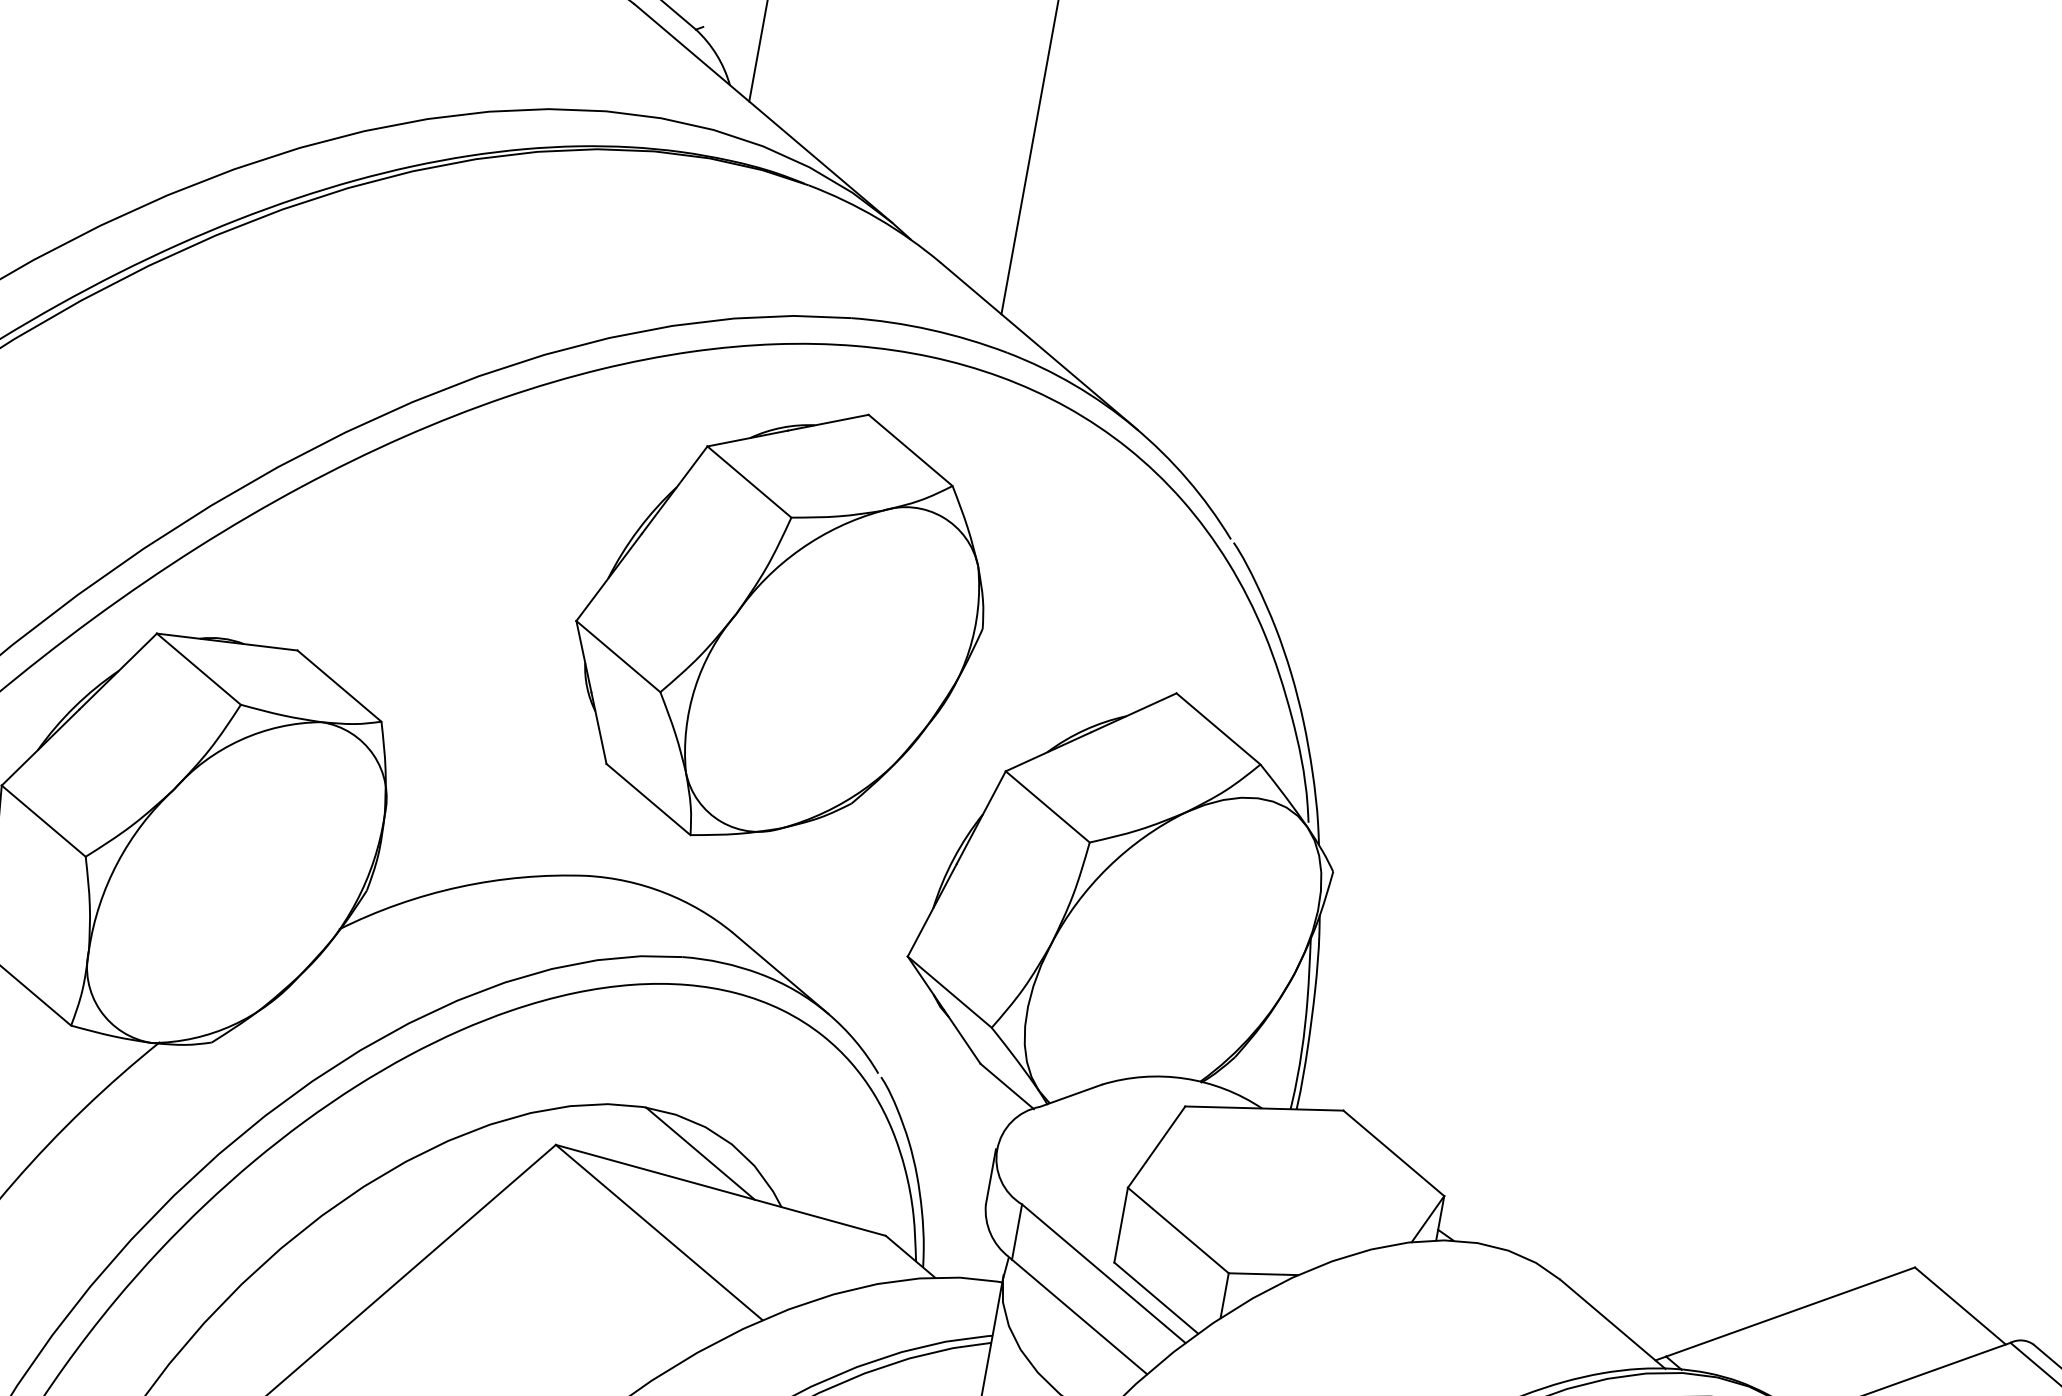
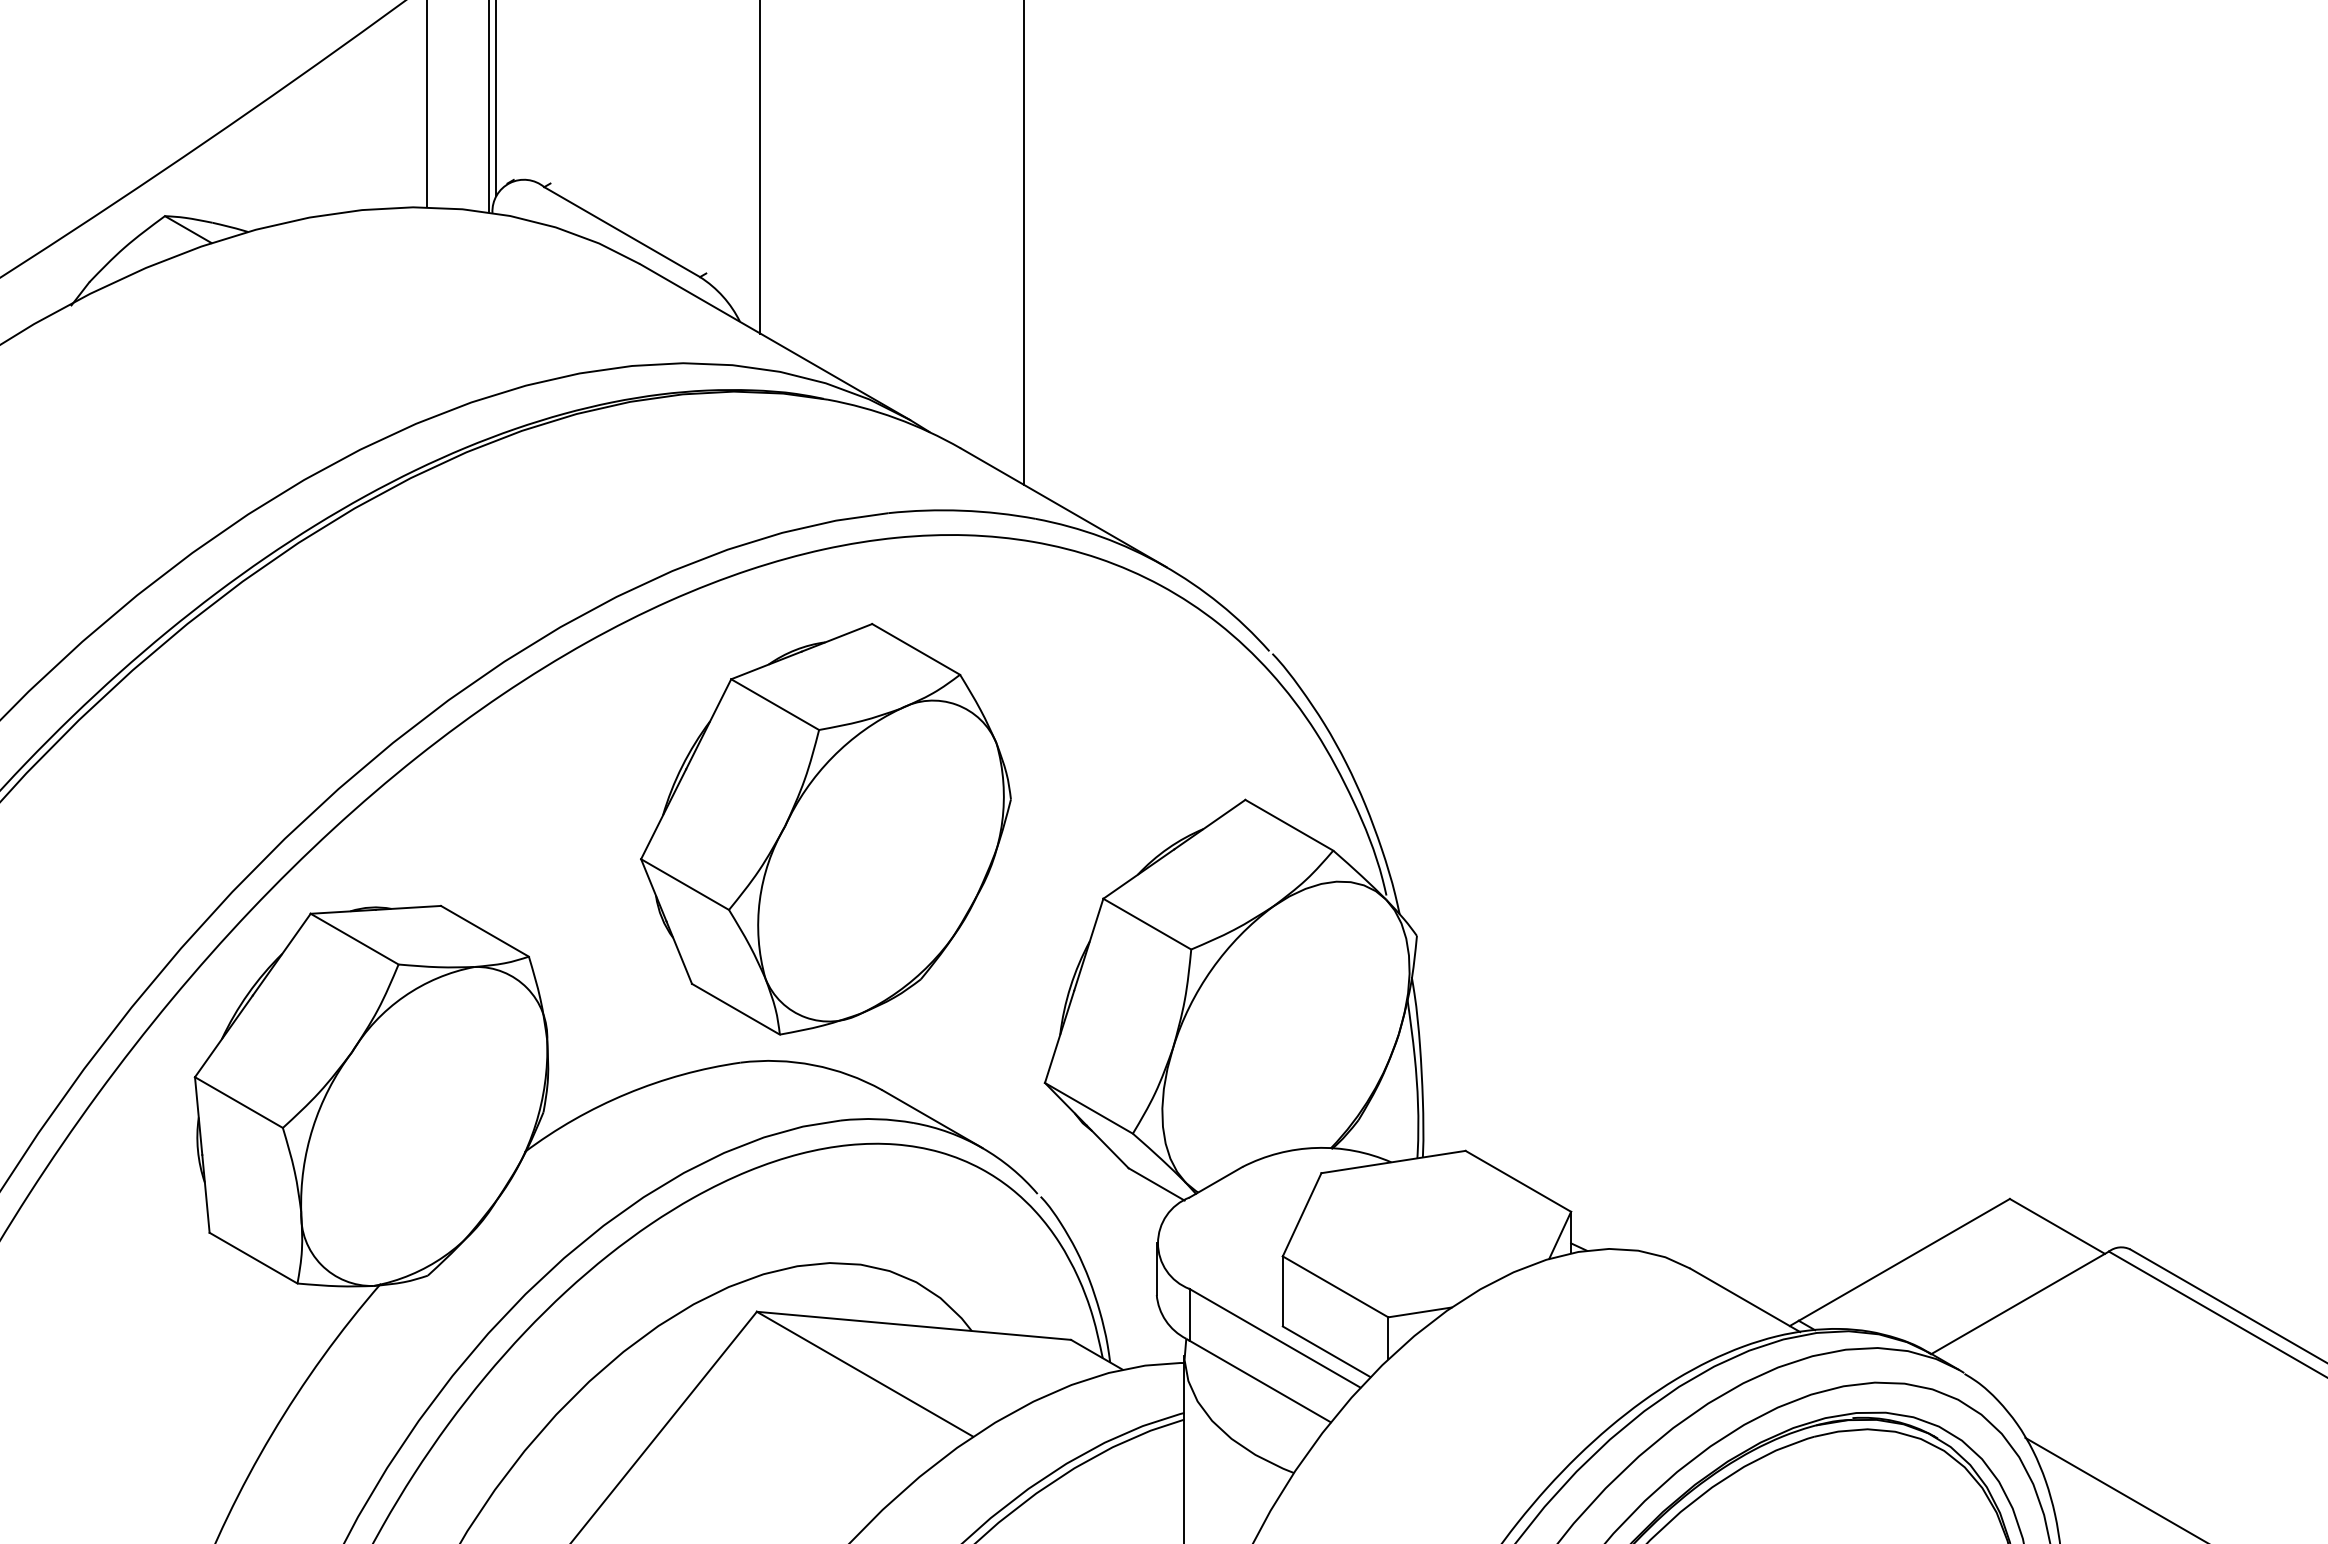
part: (778, 625) -> (825, 829), moved
line: (700, 1153) -> (889, 1295), removed

